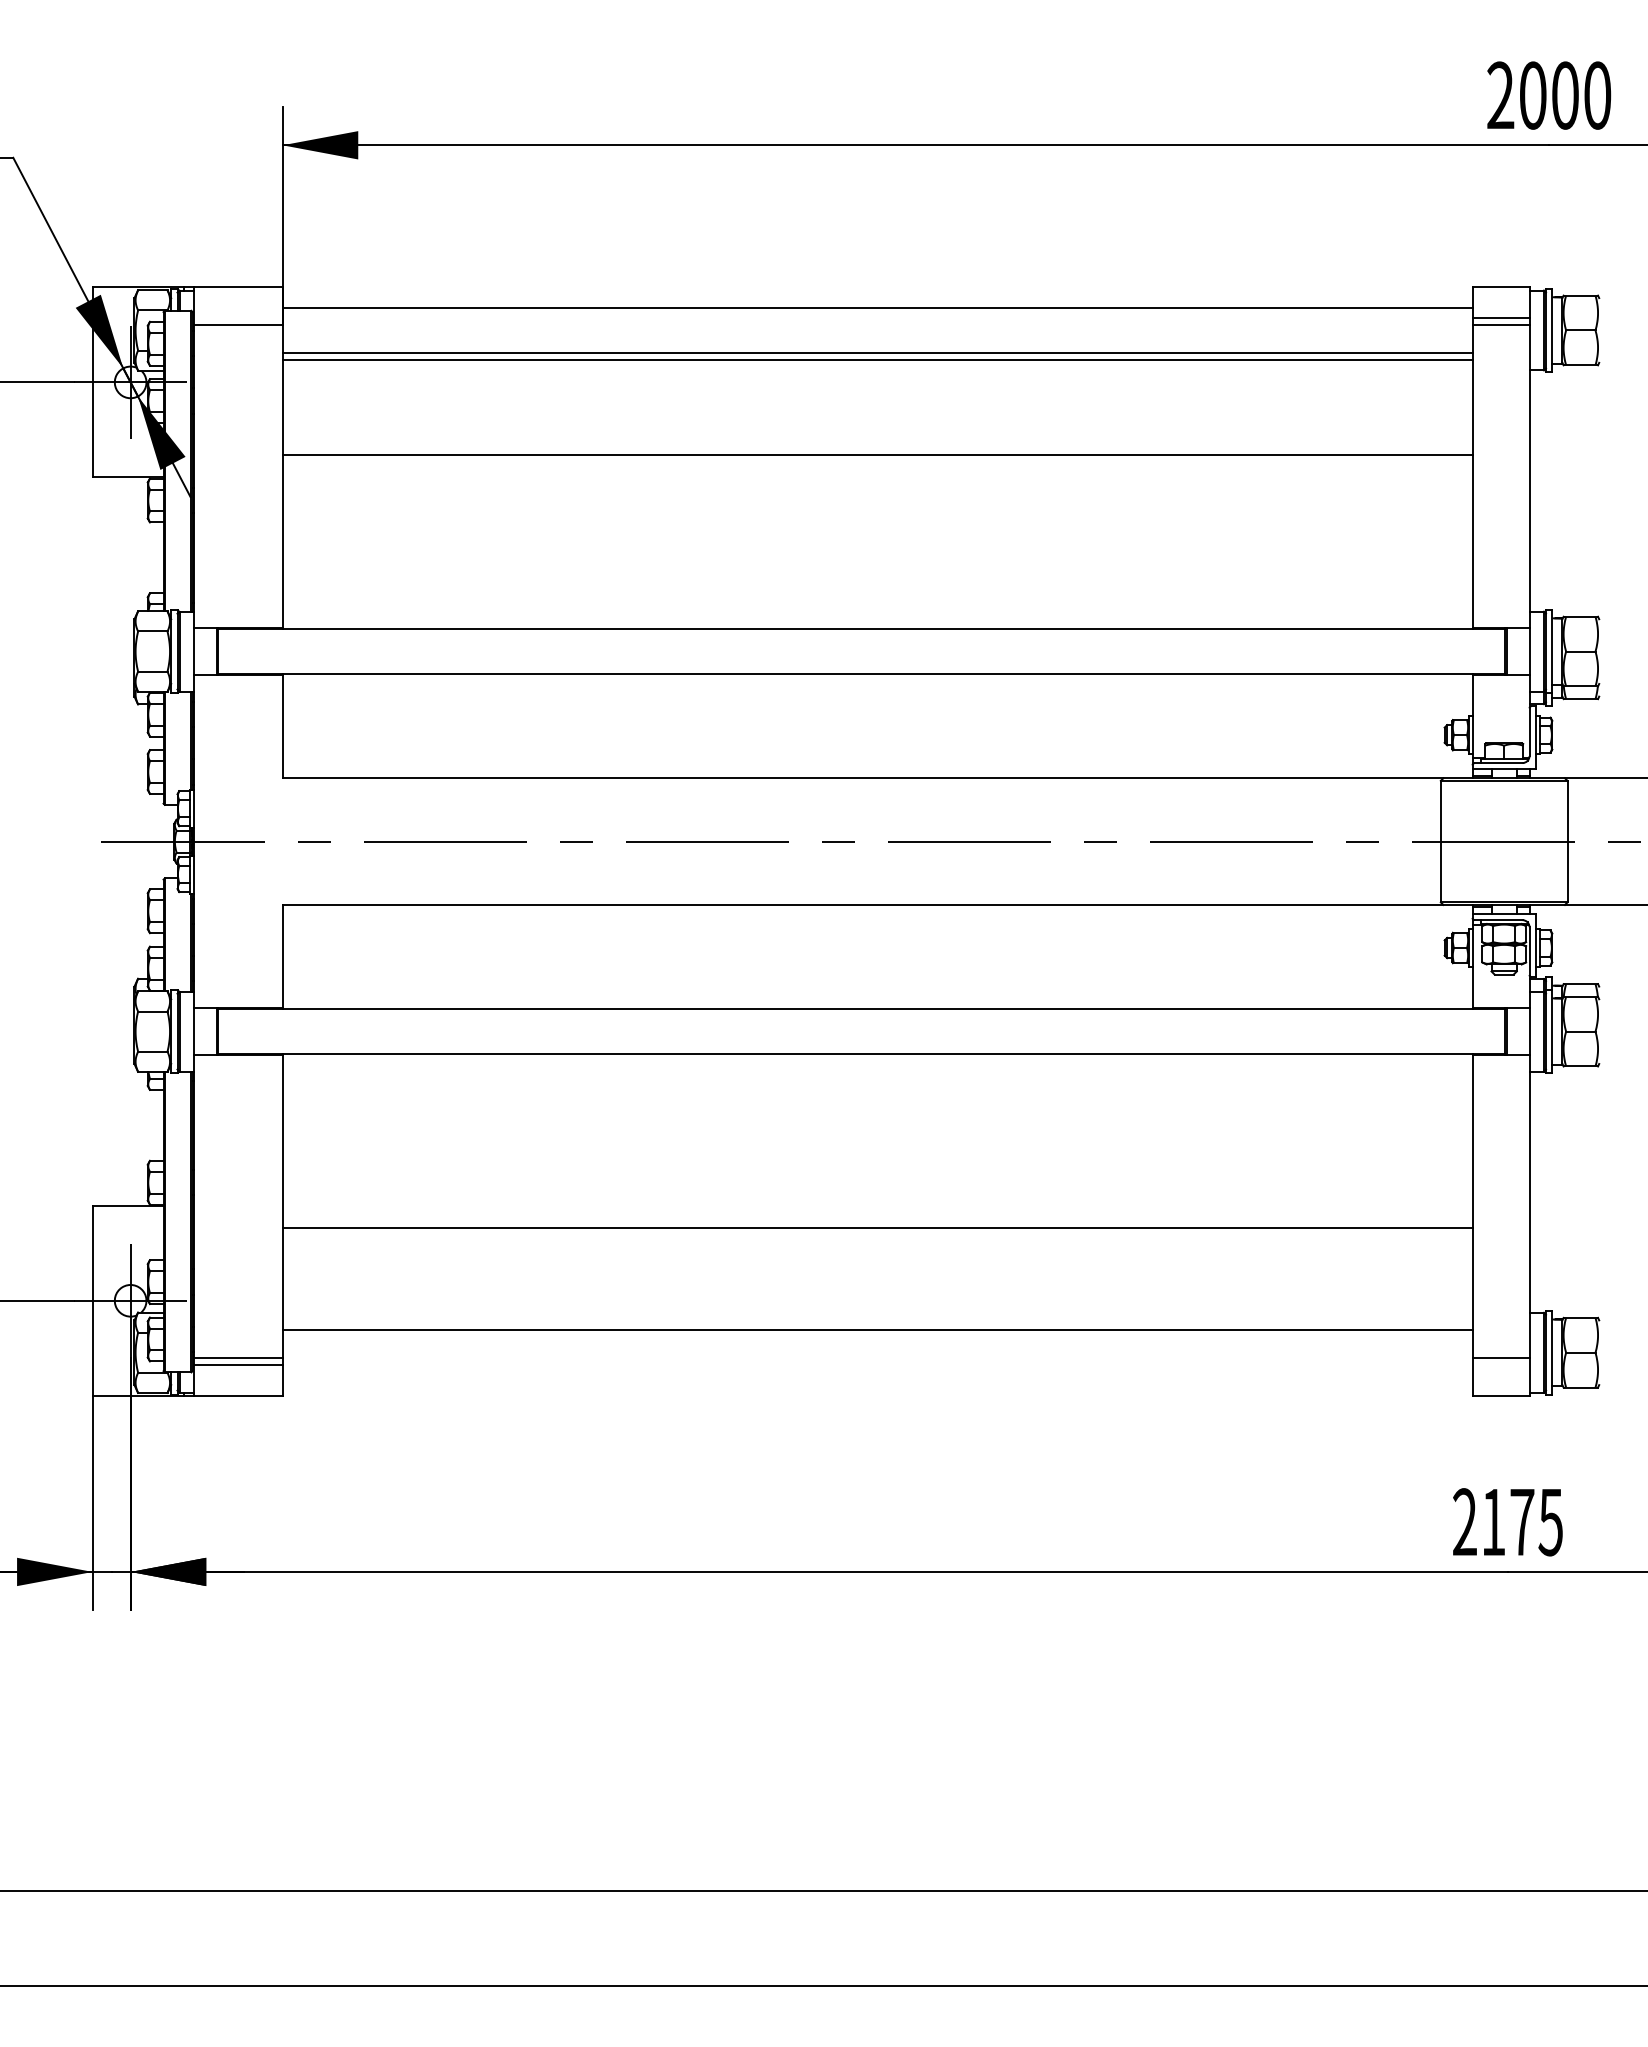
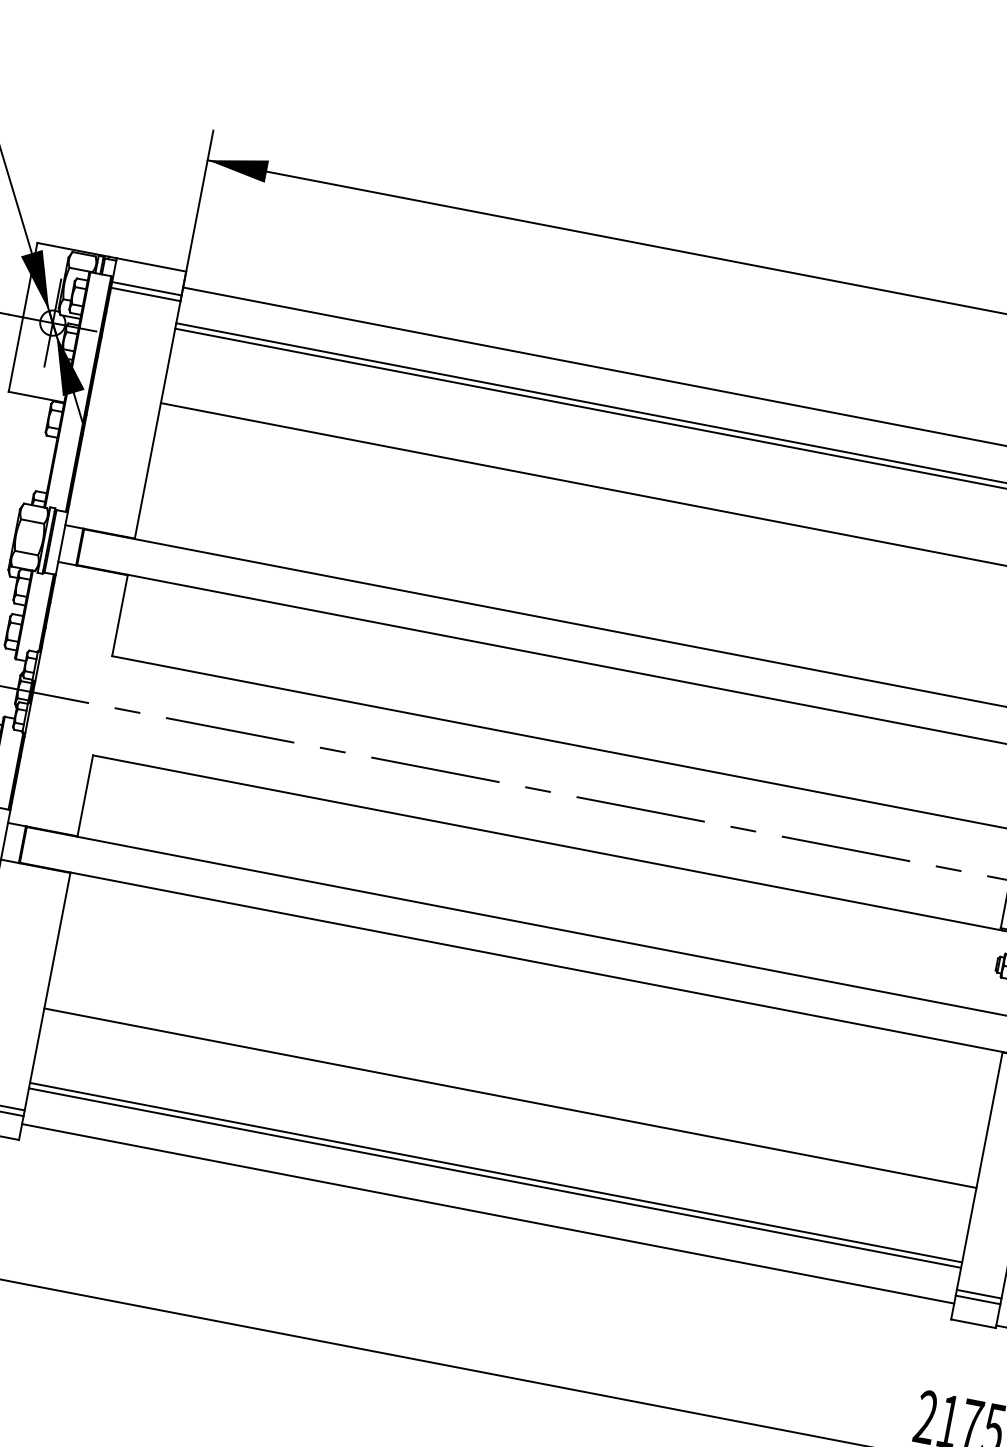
line: (237, 317) -> (146, 288), added
line: (877, 1322) -> (496, 1172), added
line: (1500, 1365) -> (977, 1299), added
line: (877, 1375) -> (488, 1213), added

